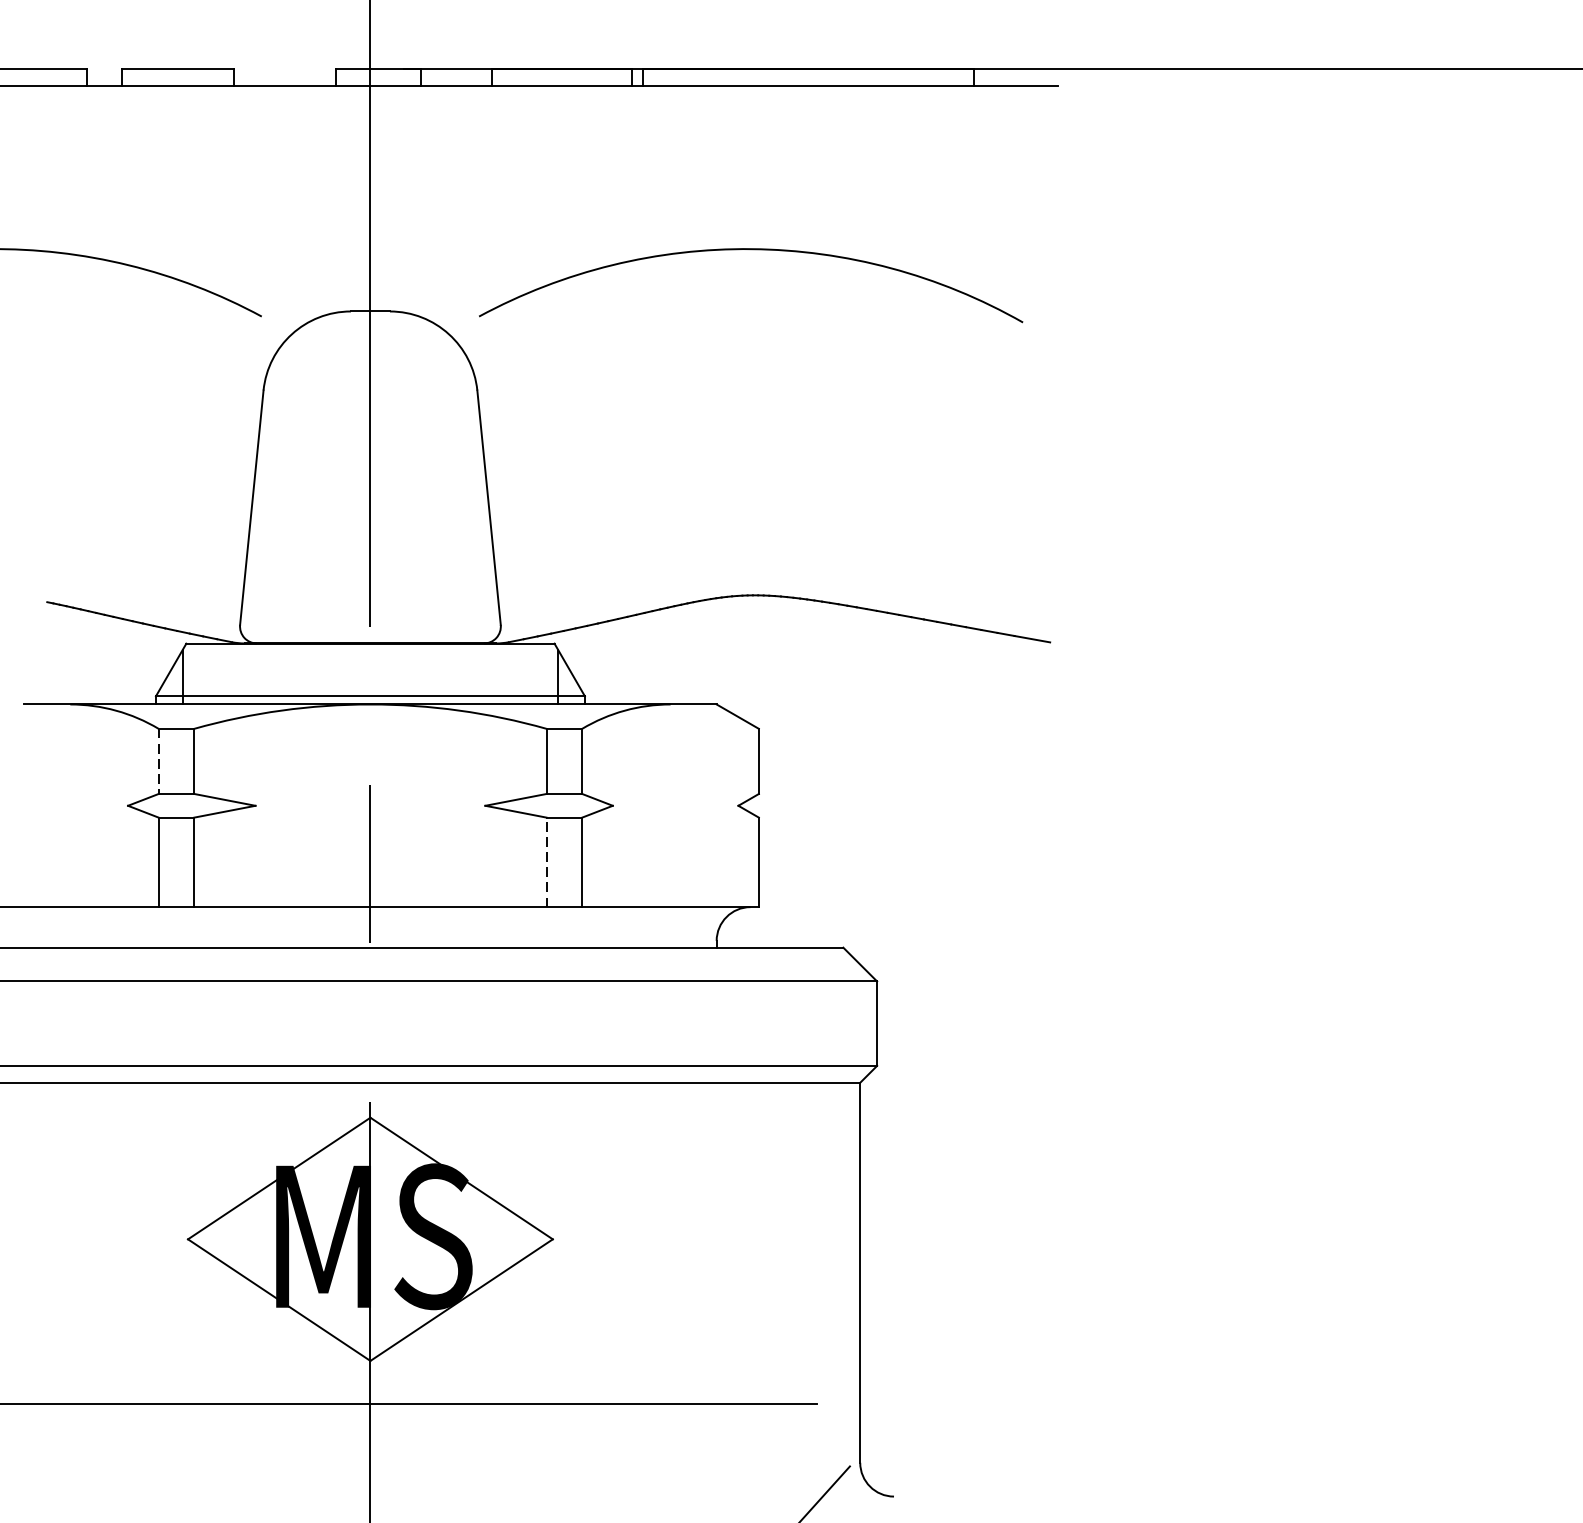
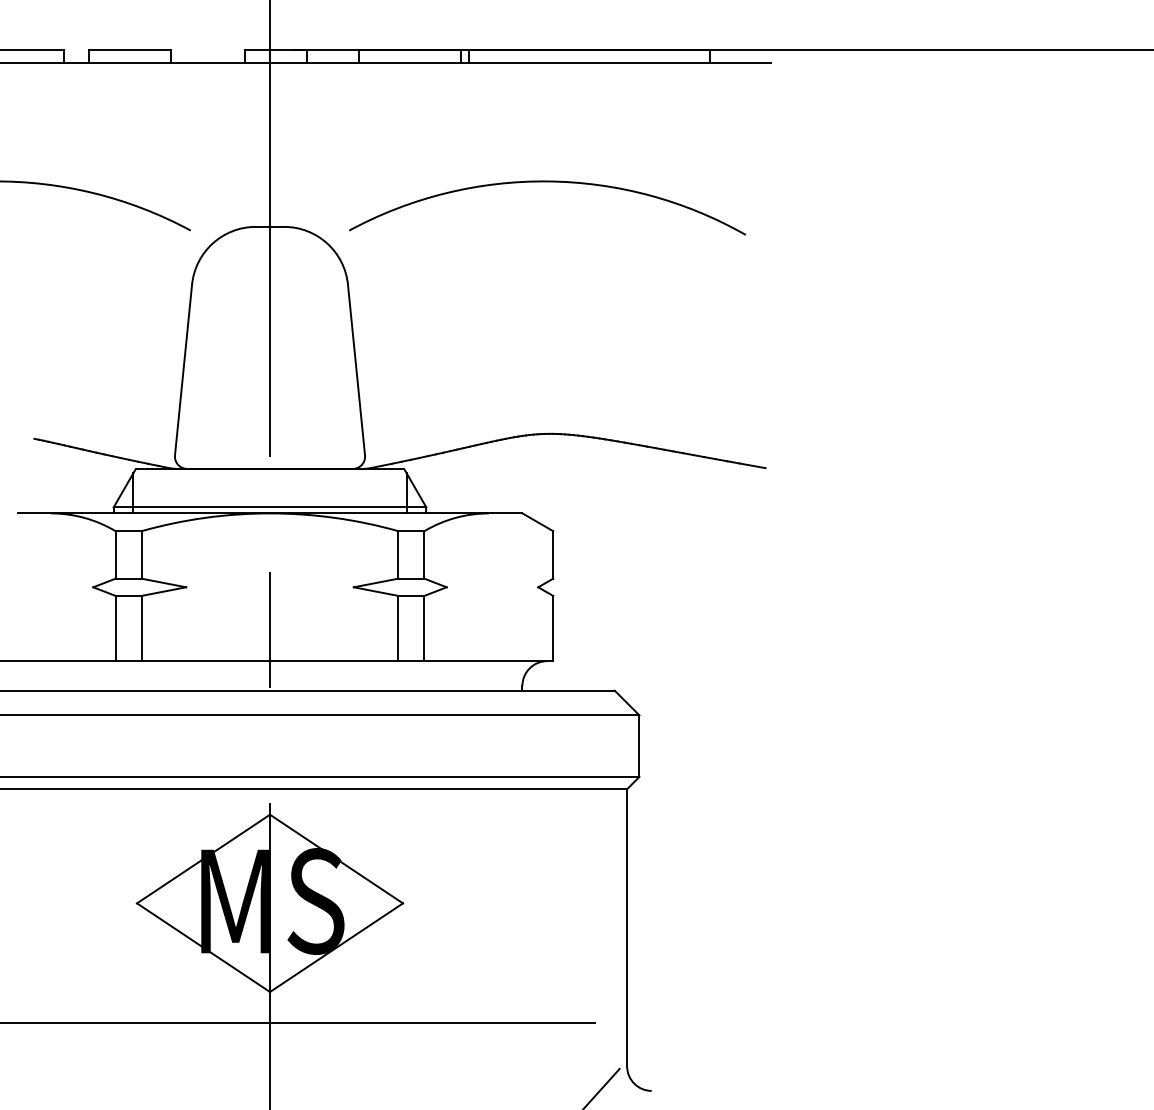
line: (158, 760) -> (115, 554), dashed -> solid
line: (546, 862) -> (398, 628), dashed -> solid

